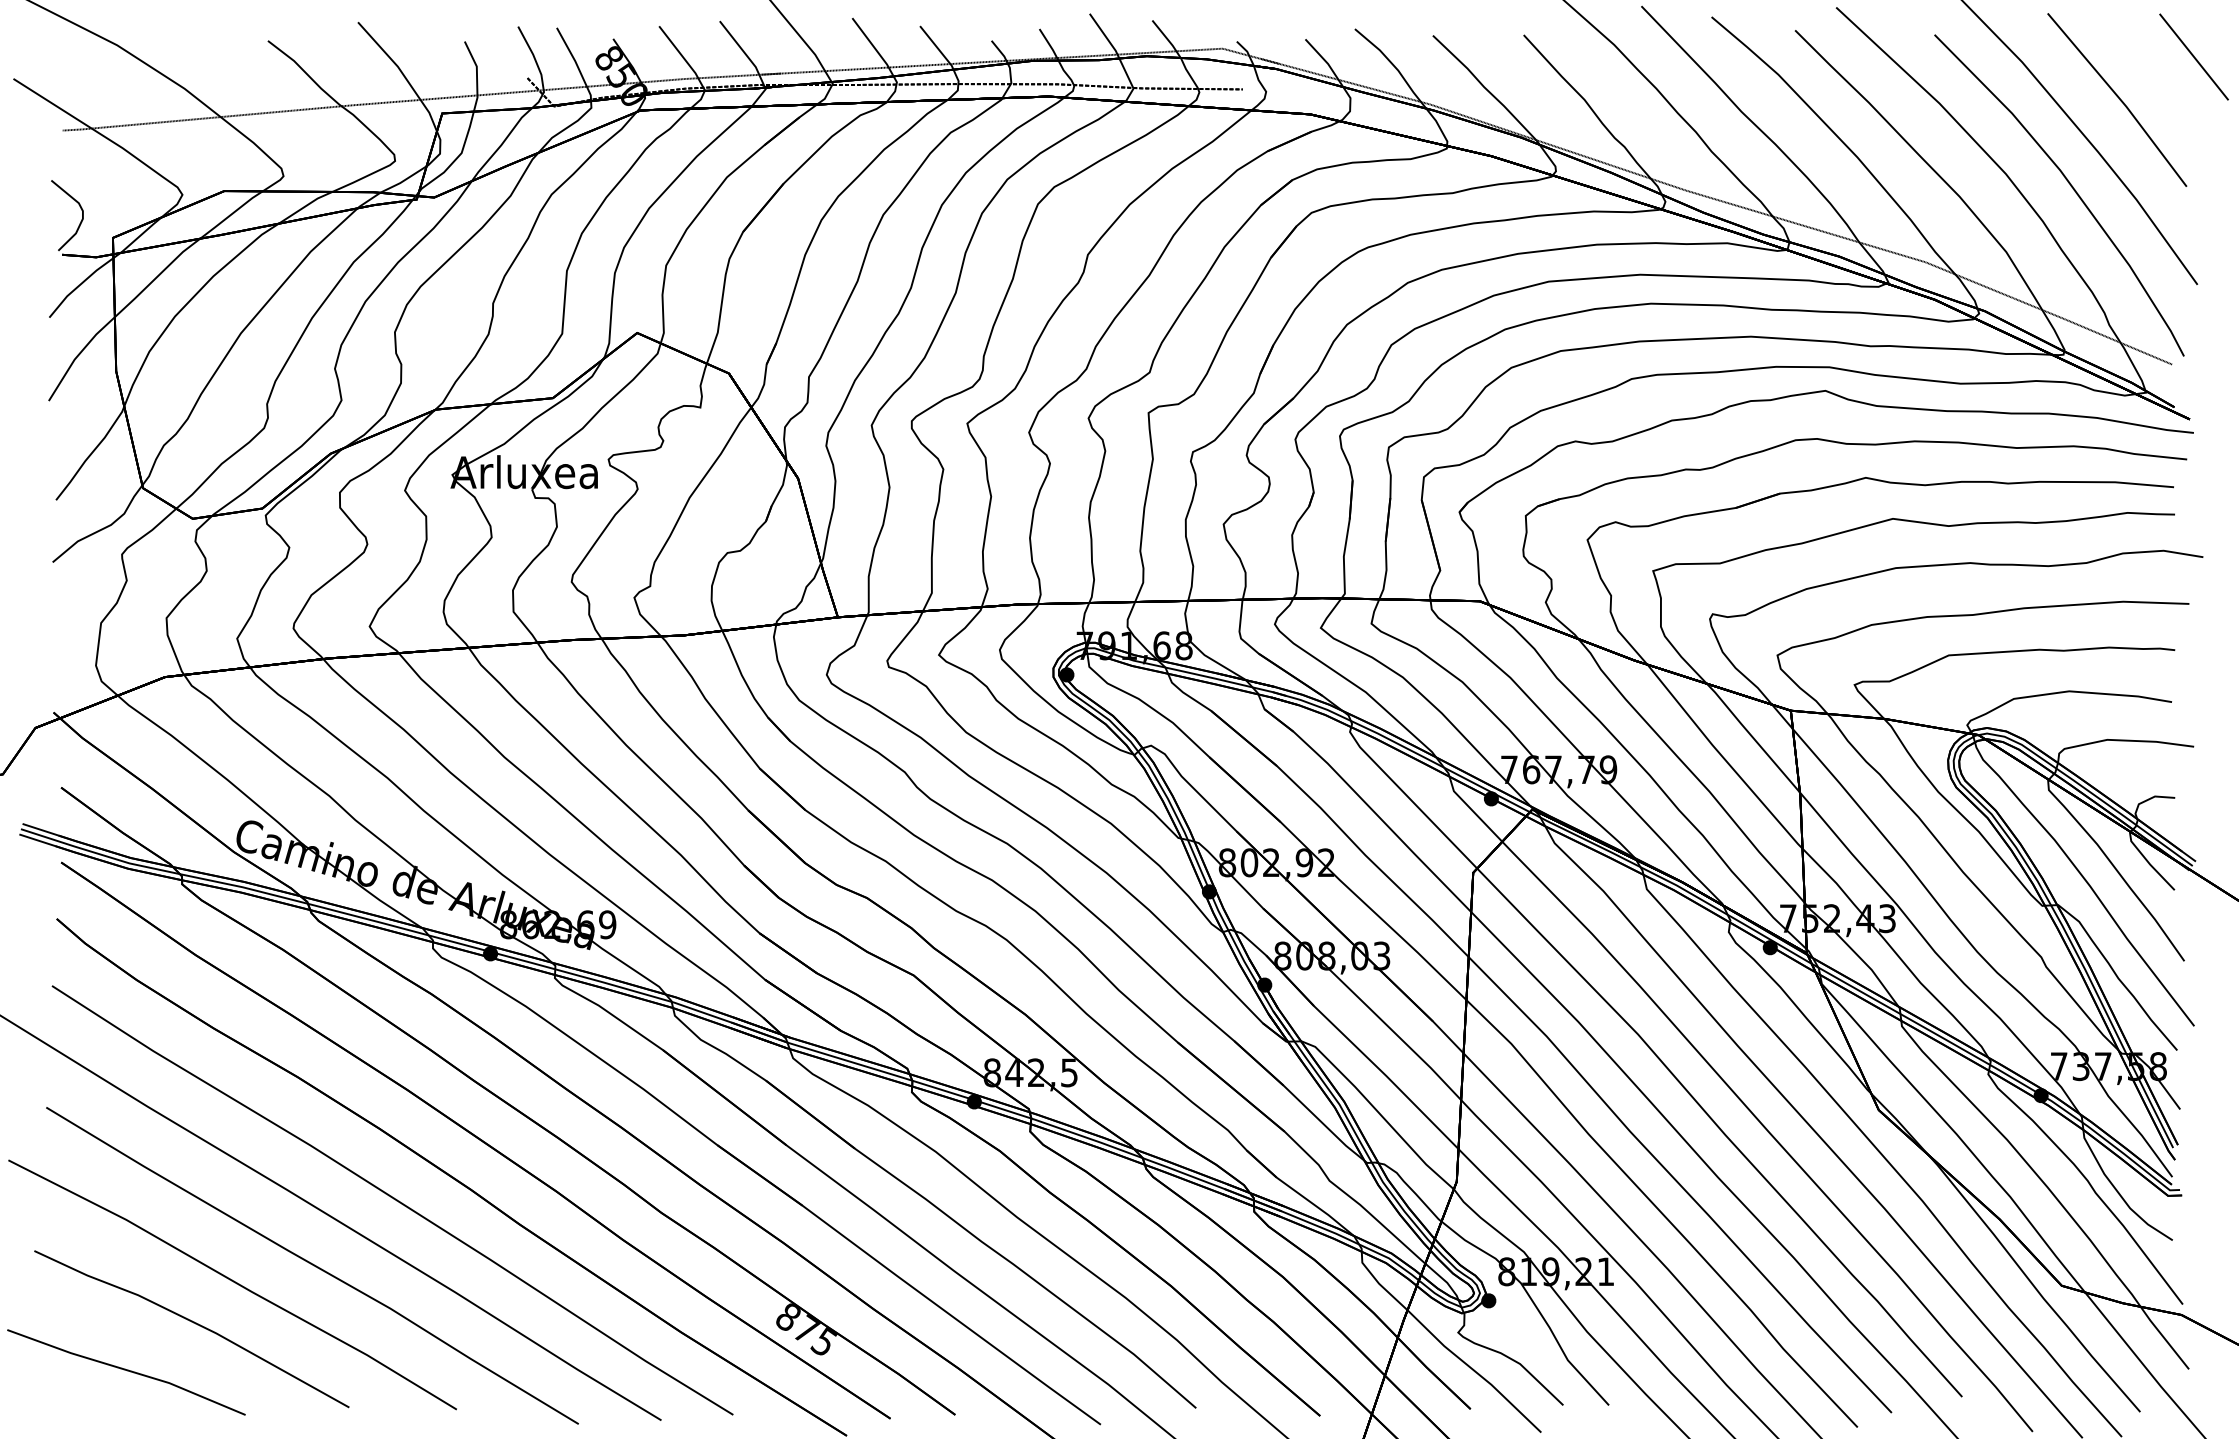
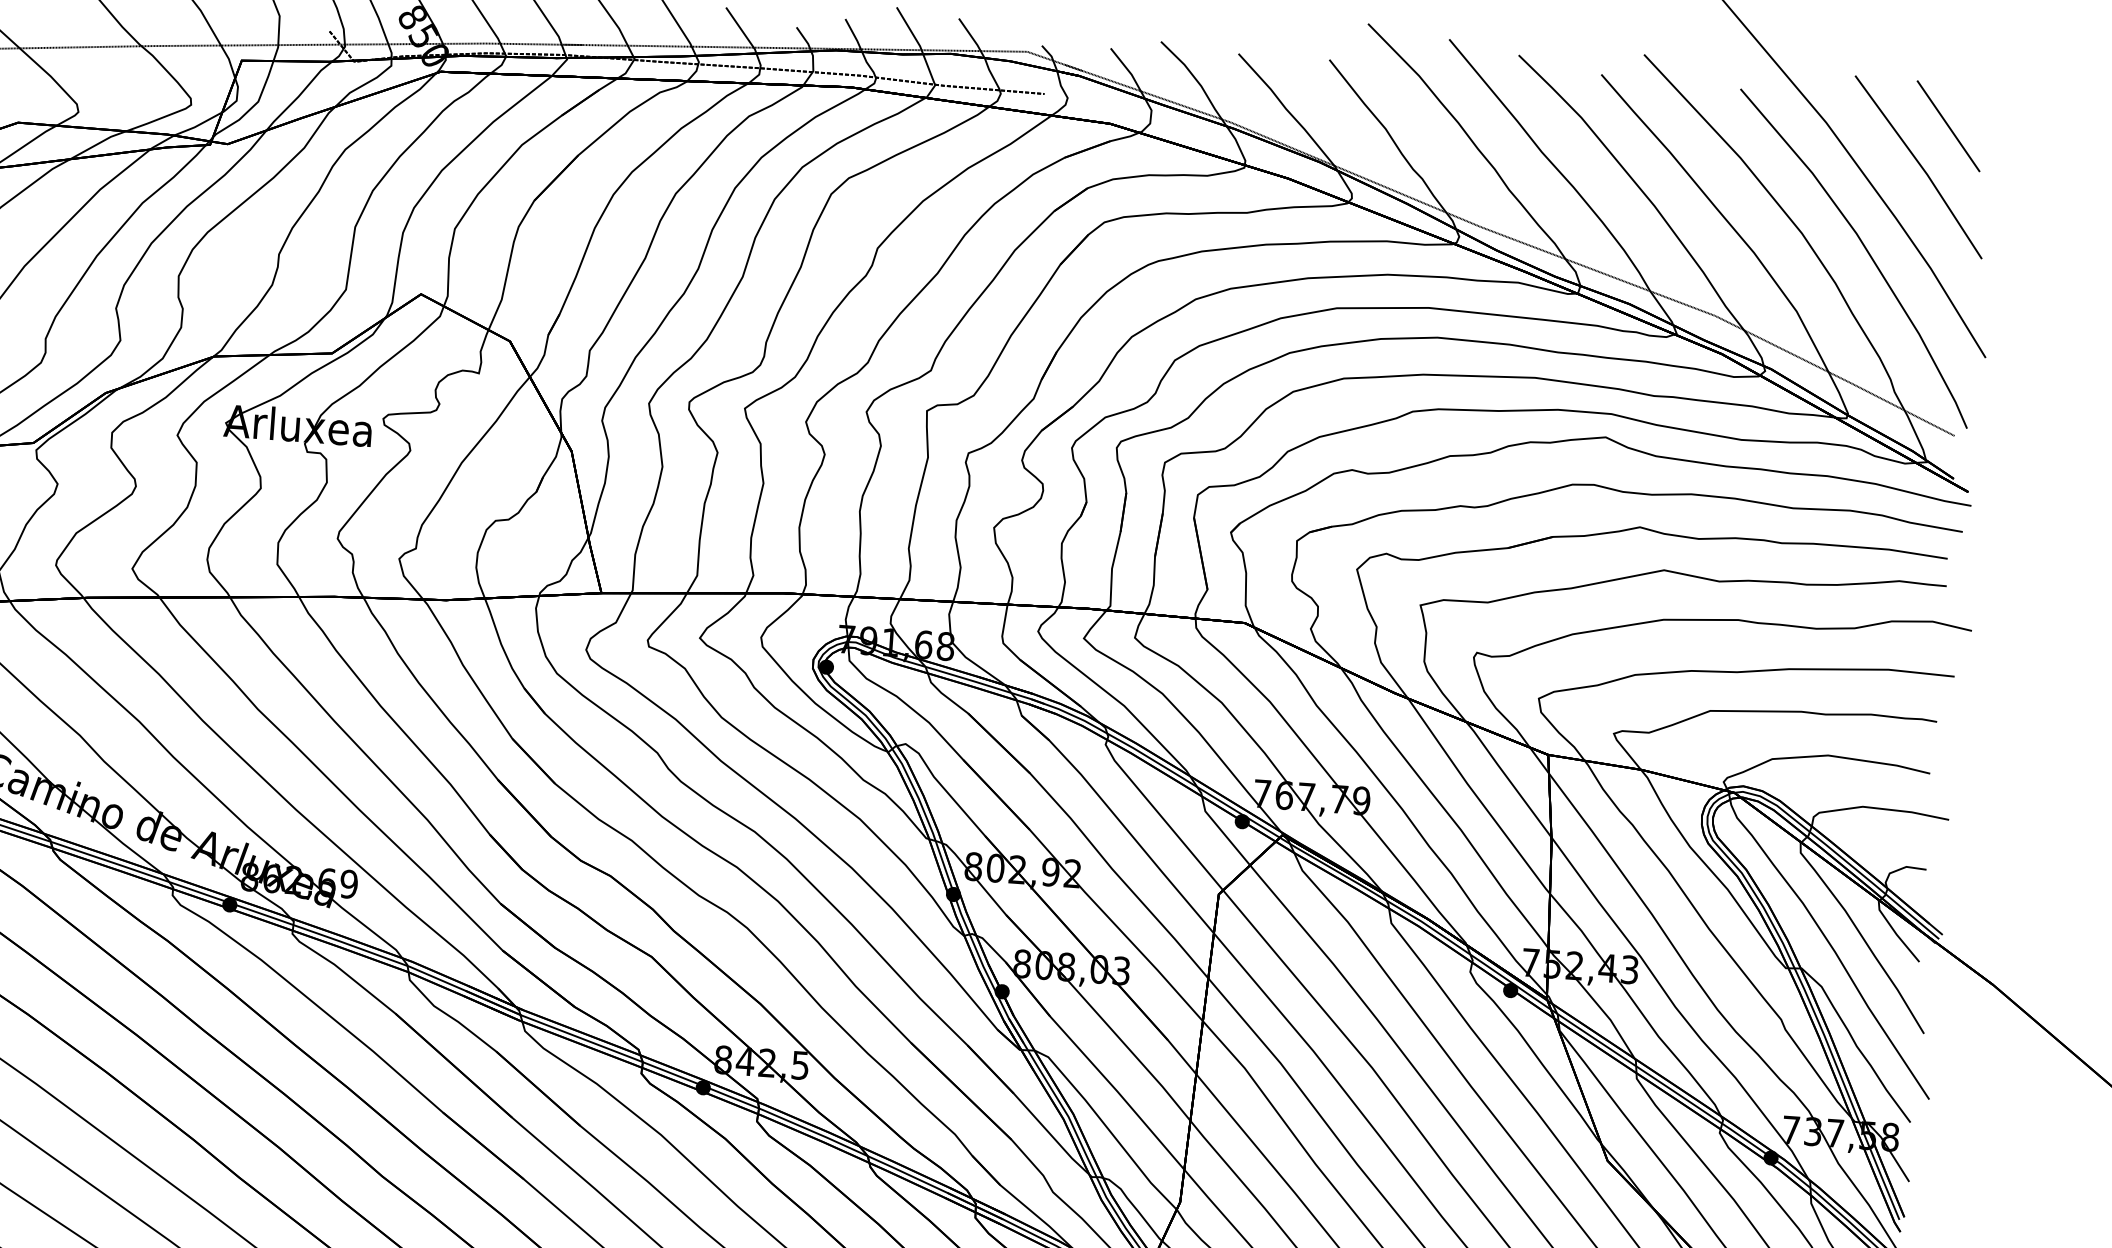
line: (2193, 56) -> (1948, 125), moved

